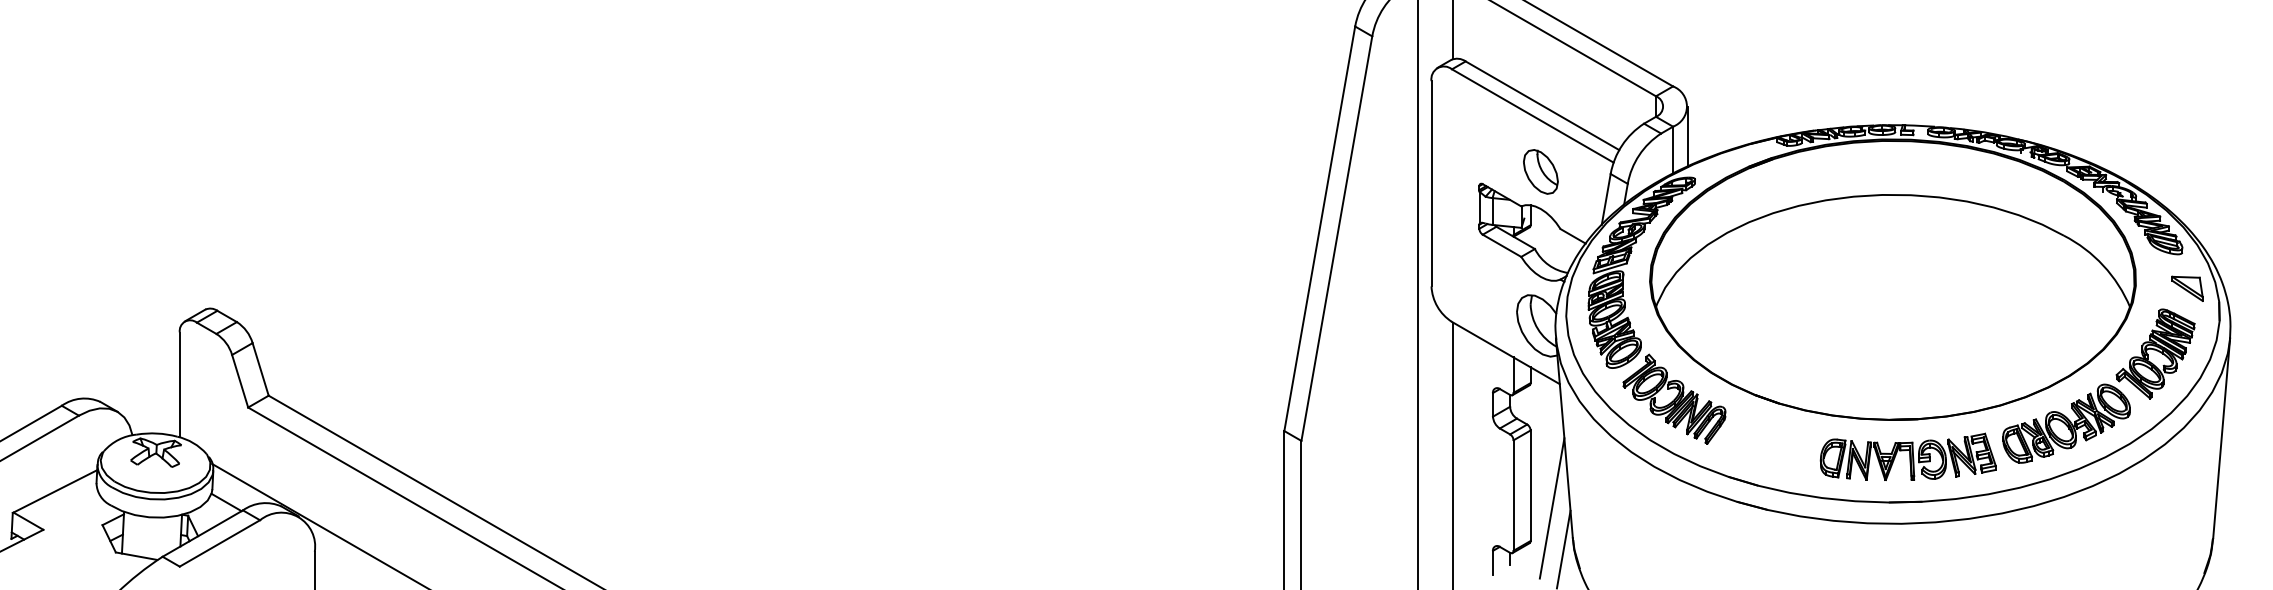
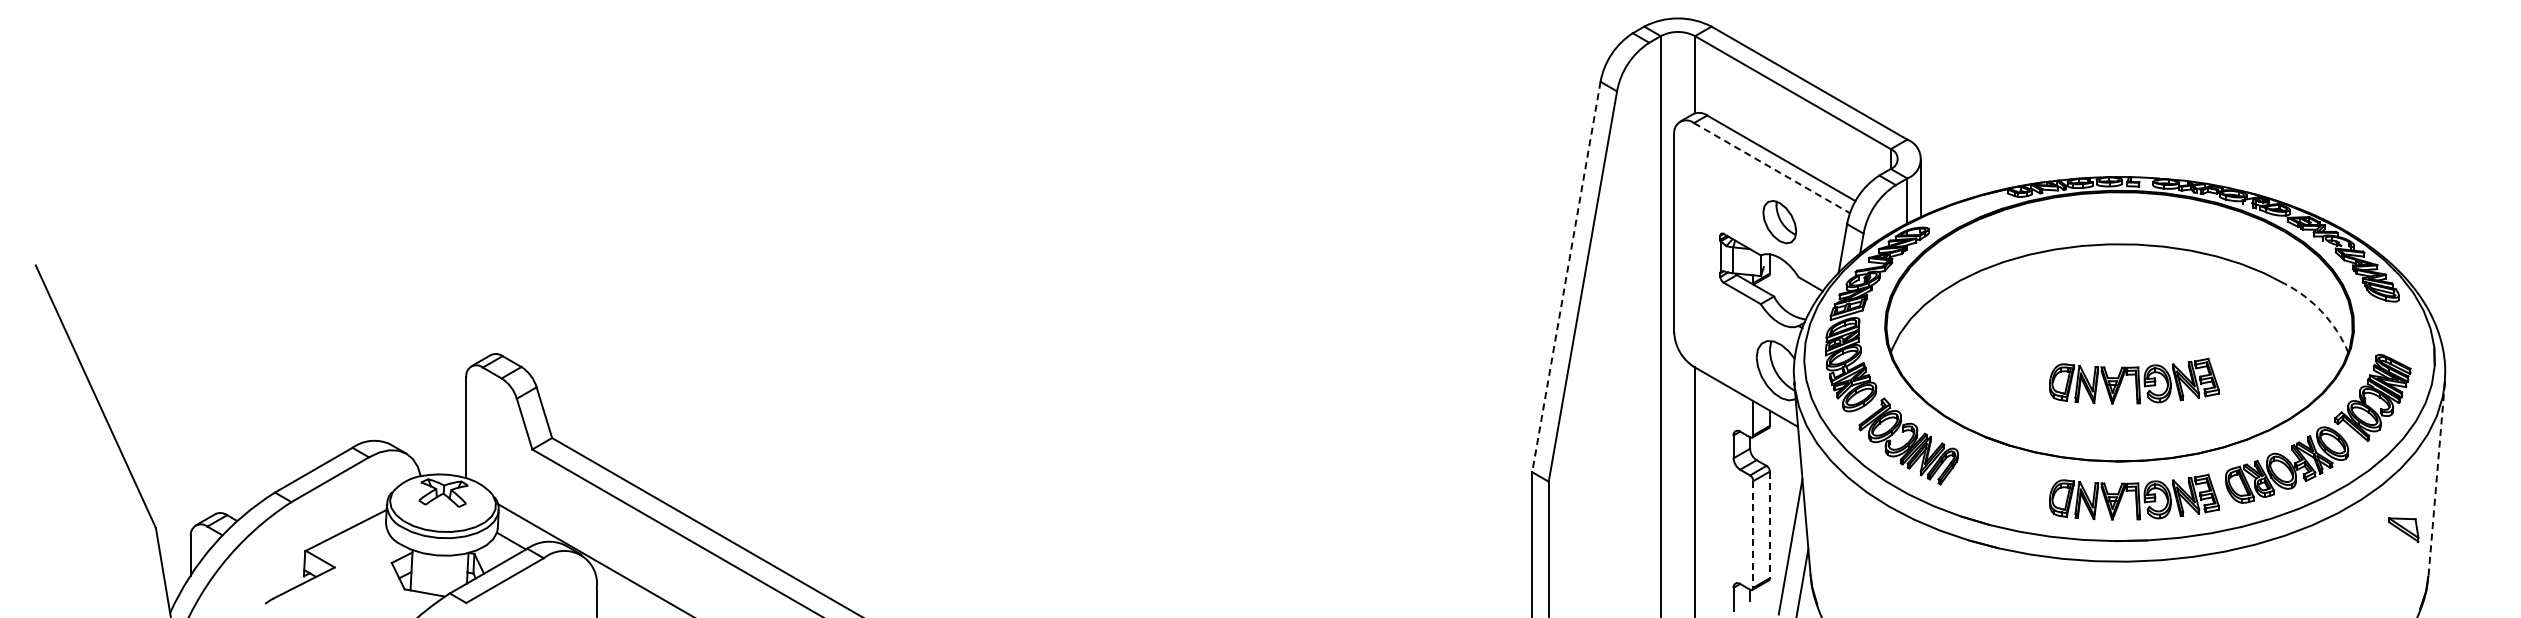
line: (1533, 116) -> (1772, 168), solid -> dashed
line: (1319, 229) -> (1566, 277), solid -> dashed
arc: (2103, 265) -> (2322, 312), solid -> dashed
part: (2187, 288) -> (2403, 529), moved
part: (1908, 336) -> (2134, 380), added
line: (2221, 438) -> (2436, 479), solid -> dashed
line: (1530, 486) -> (1769, 525), solid -> dashed
line: (1513, 495) -> (1753, 534), solid -> dashed

